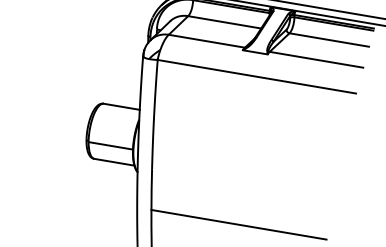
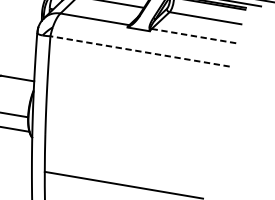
line: (315, 59) -> (193, 35), solid -> dashed
line: (256, 76) -> (139, 51), solid -> dashed

